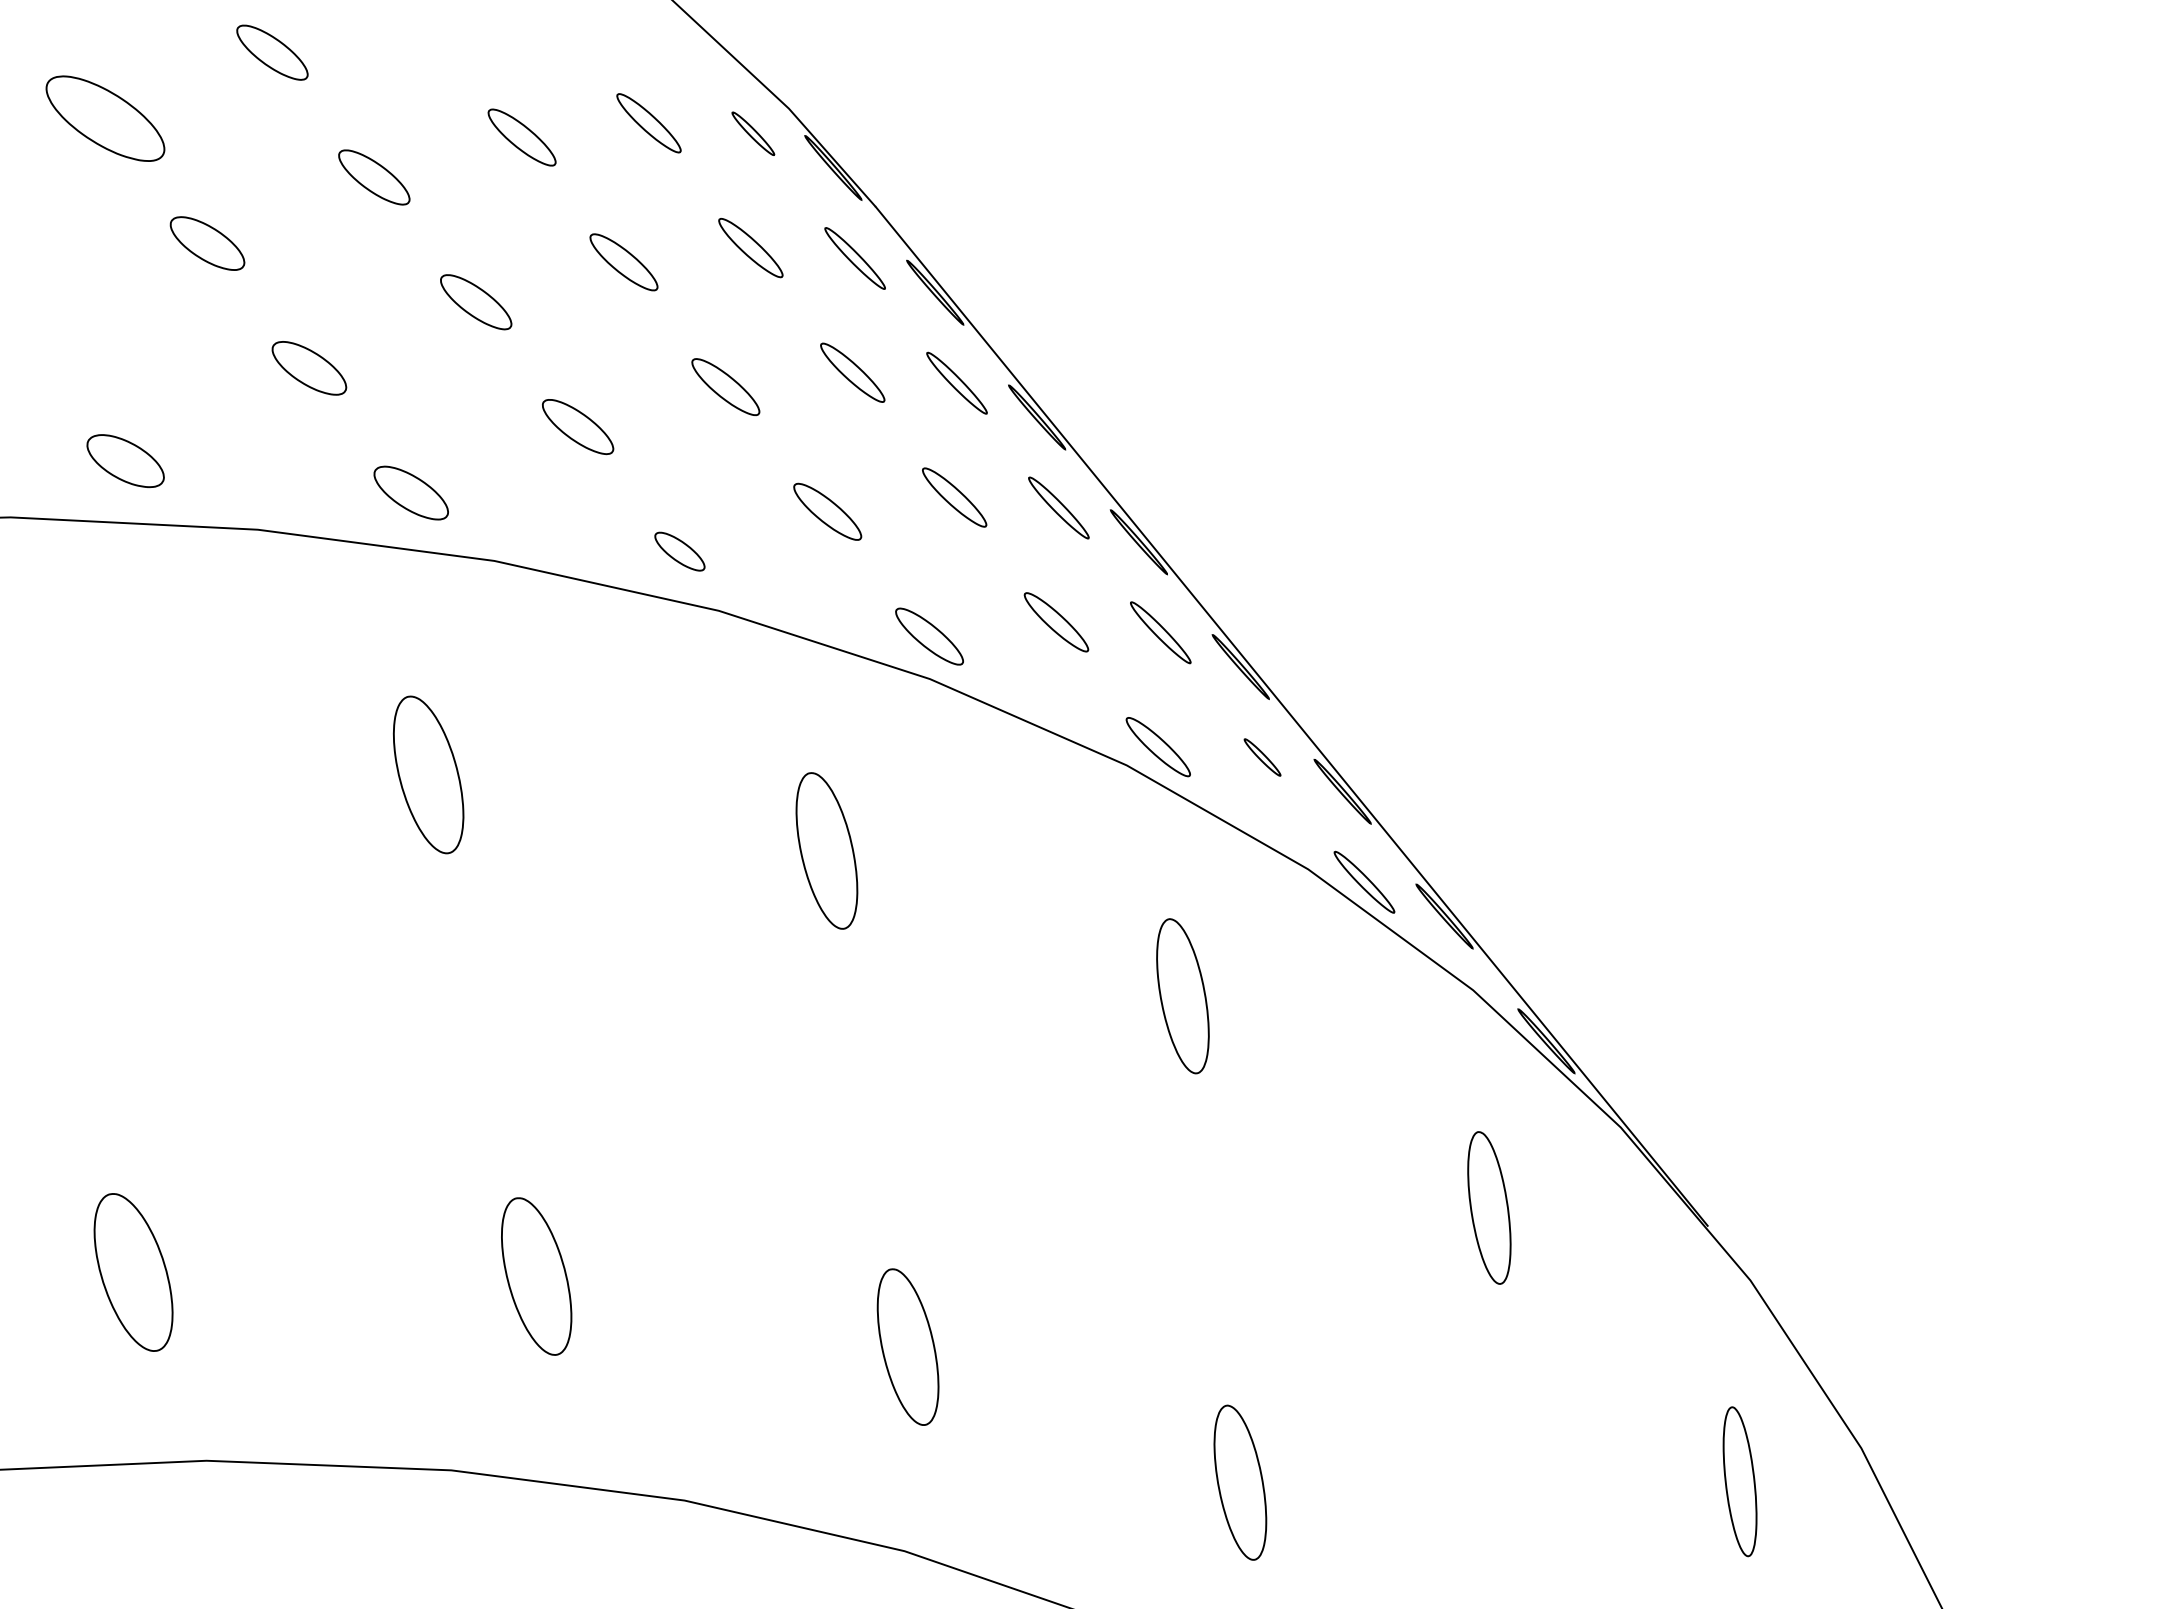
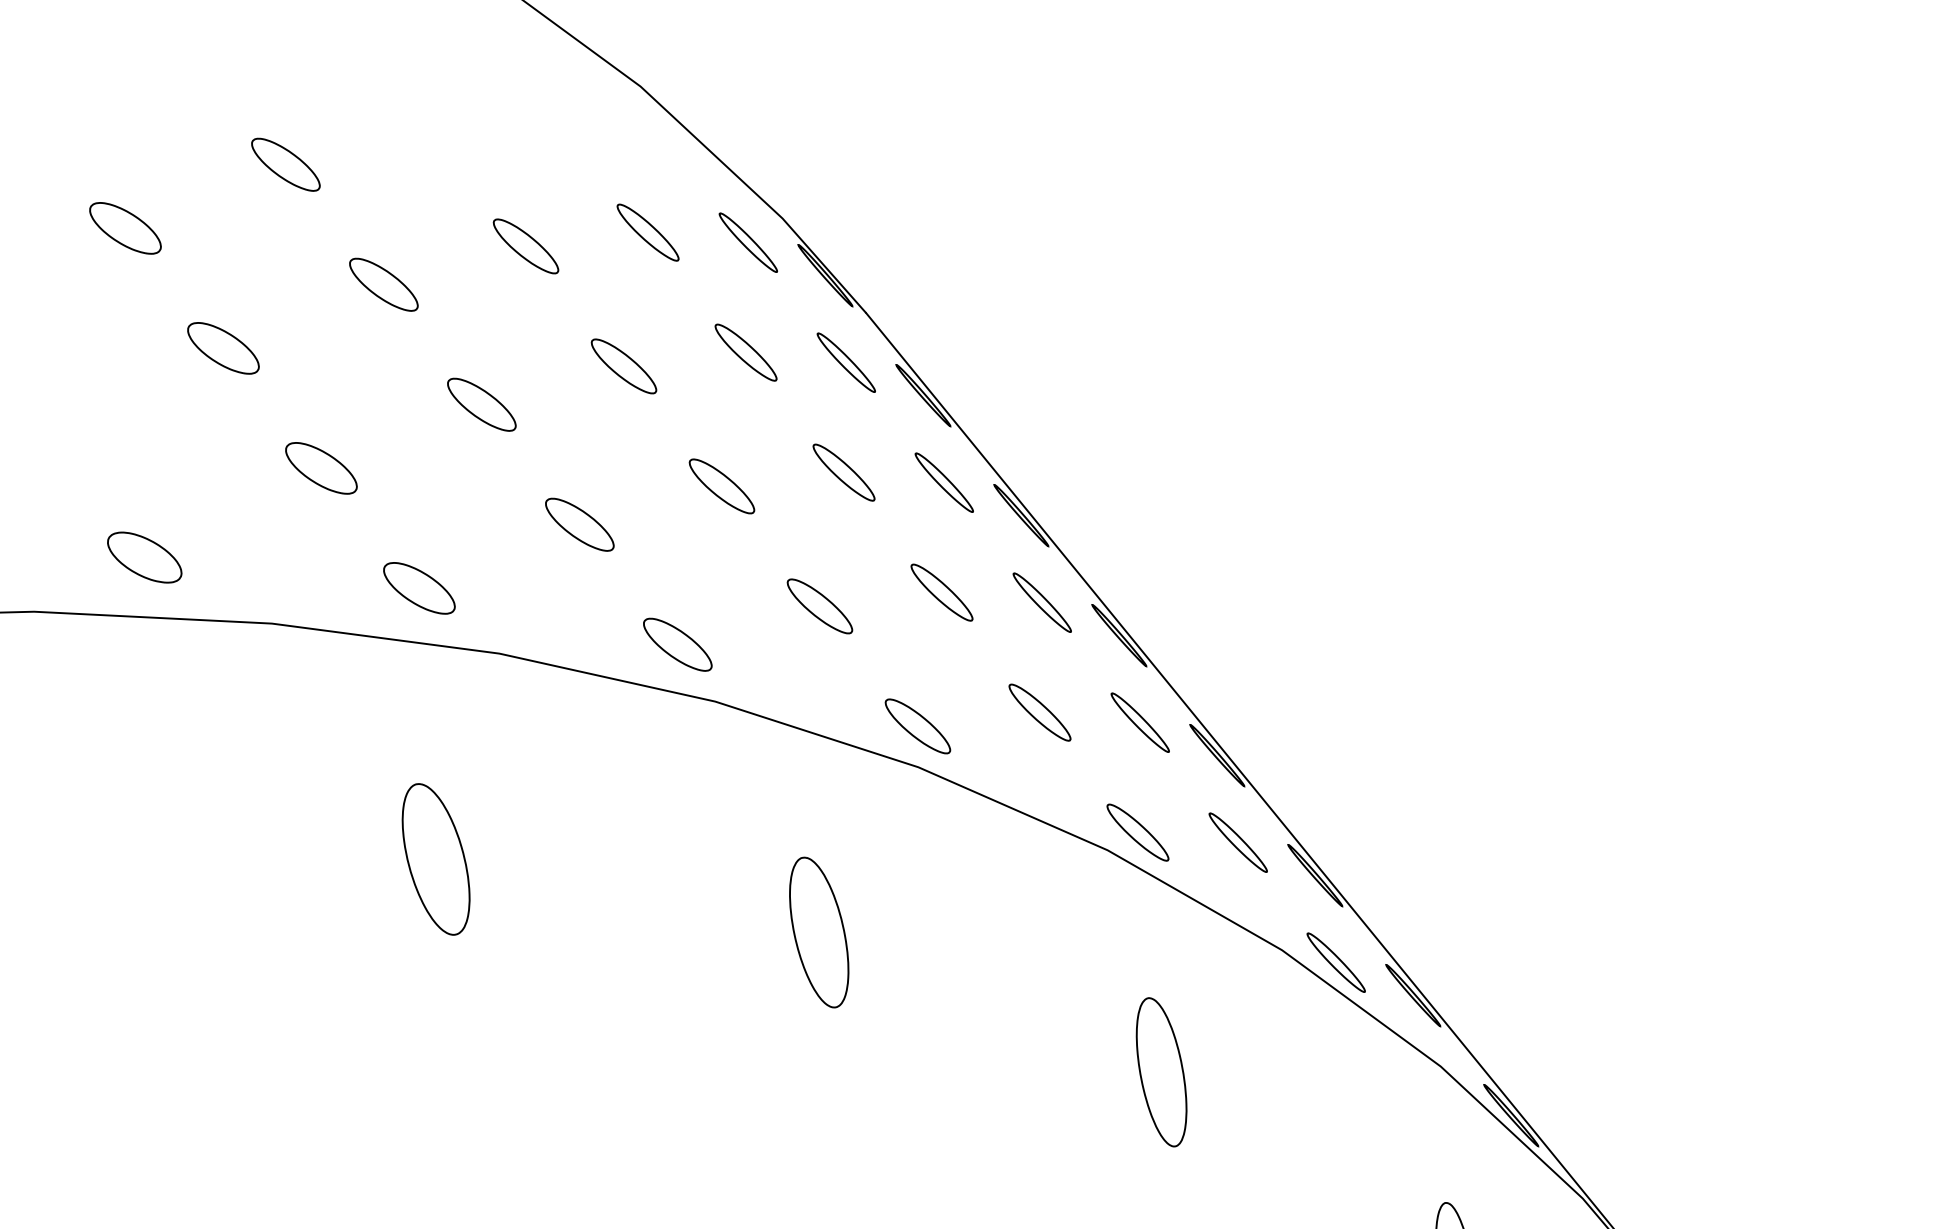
part: (105, 118) -> (125, 228), size x0.62
part: (753, 133) -> (748, 242), size x1.43
part: (679, 551) -> (677, 644), size x1.43
part: (1262, 757) -> (1238, 842), size x1.67

